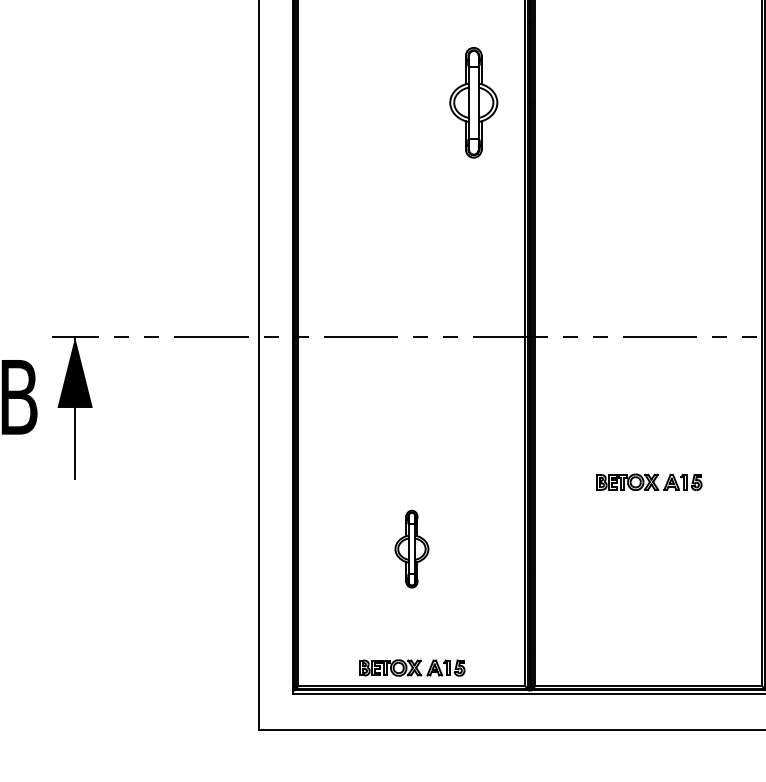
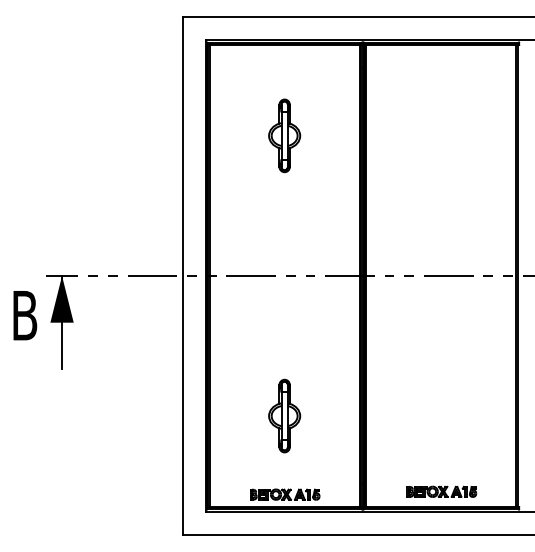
part: (473, 102) -> (284, 135), moved
part: (648, 481) -> (441, 491), moved
part: (411, 548) -> (284, 415), size x1.43

